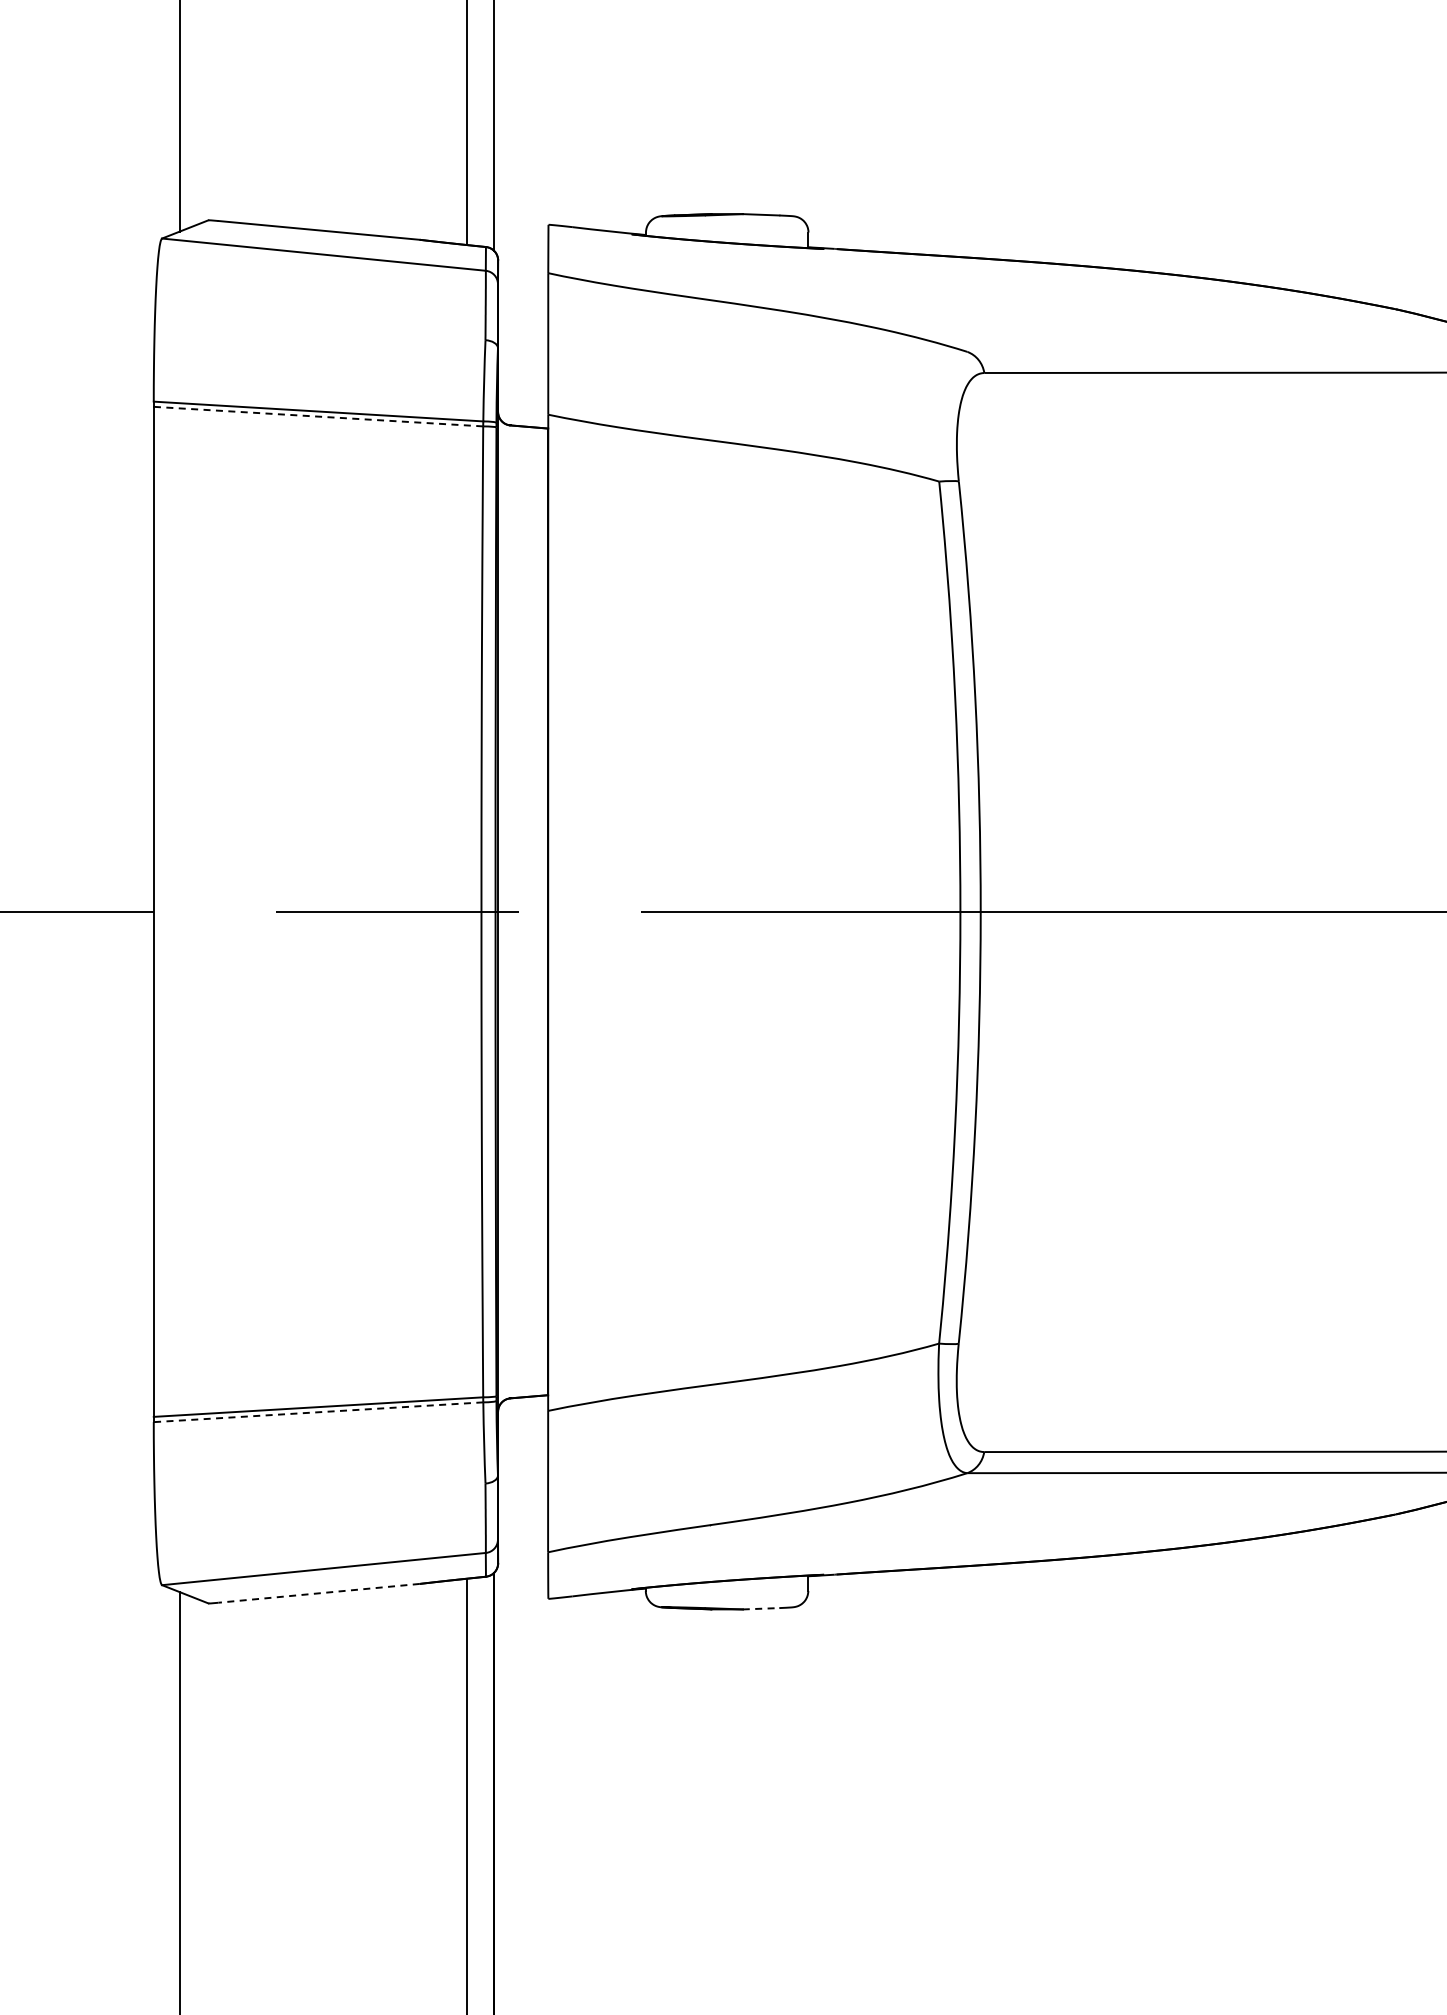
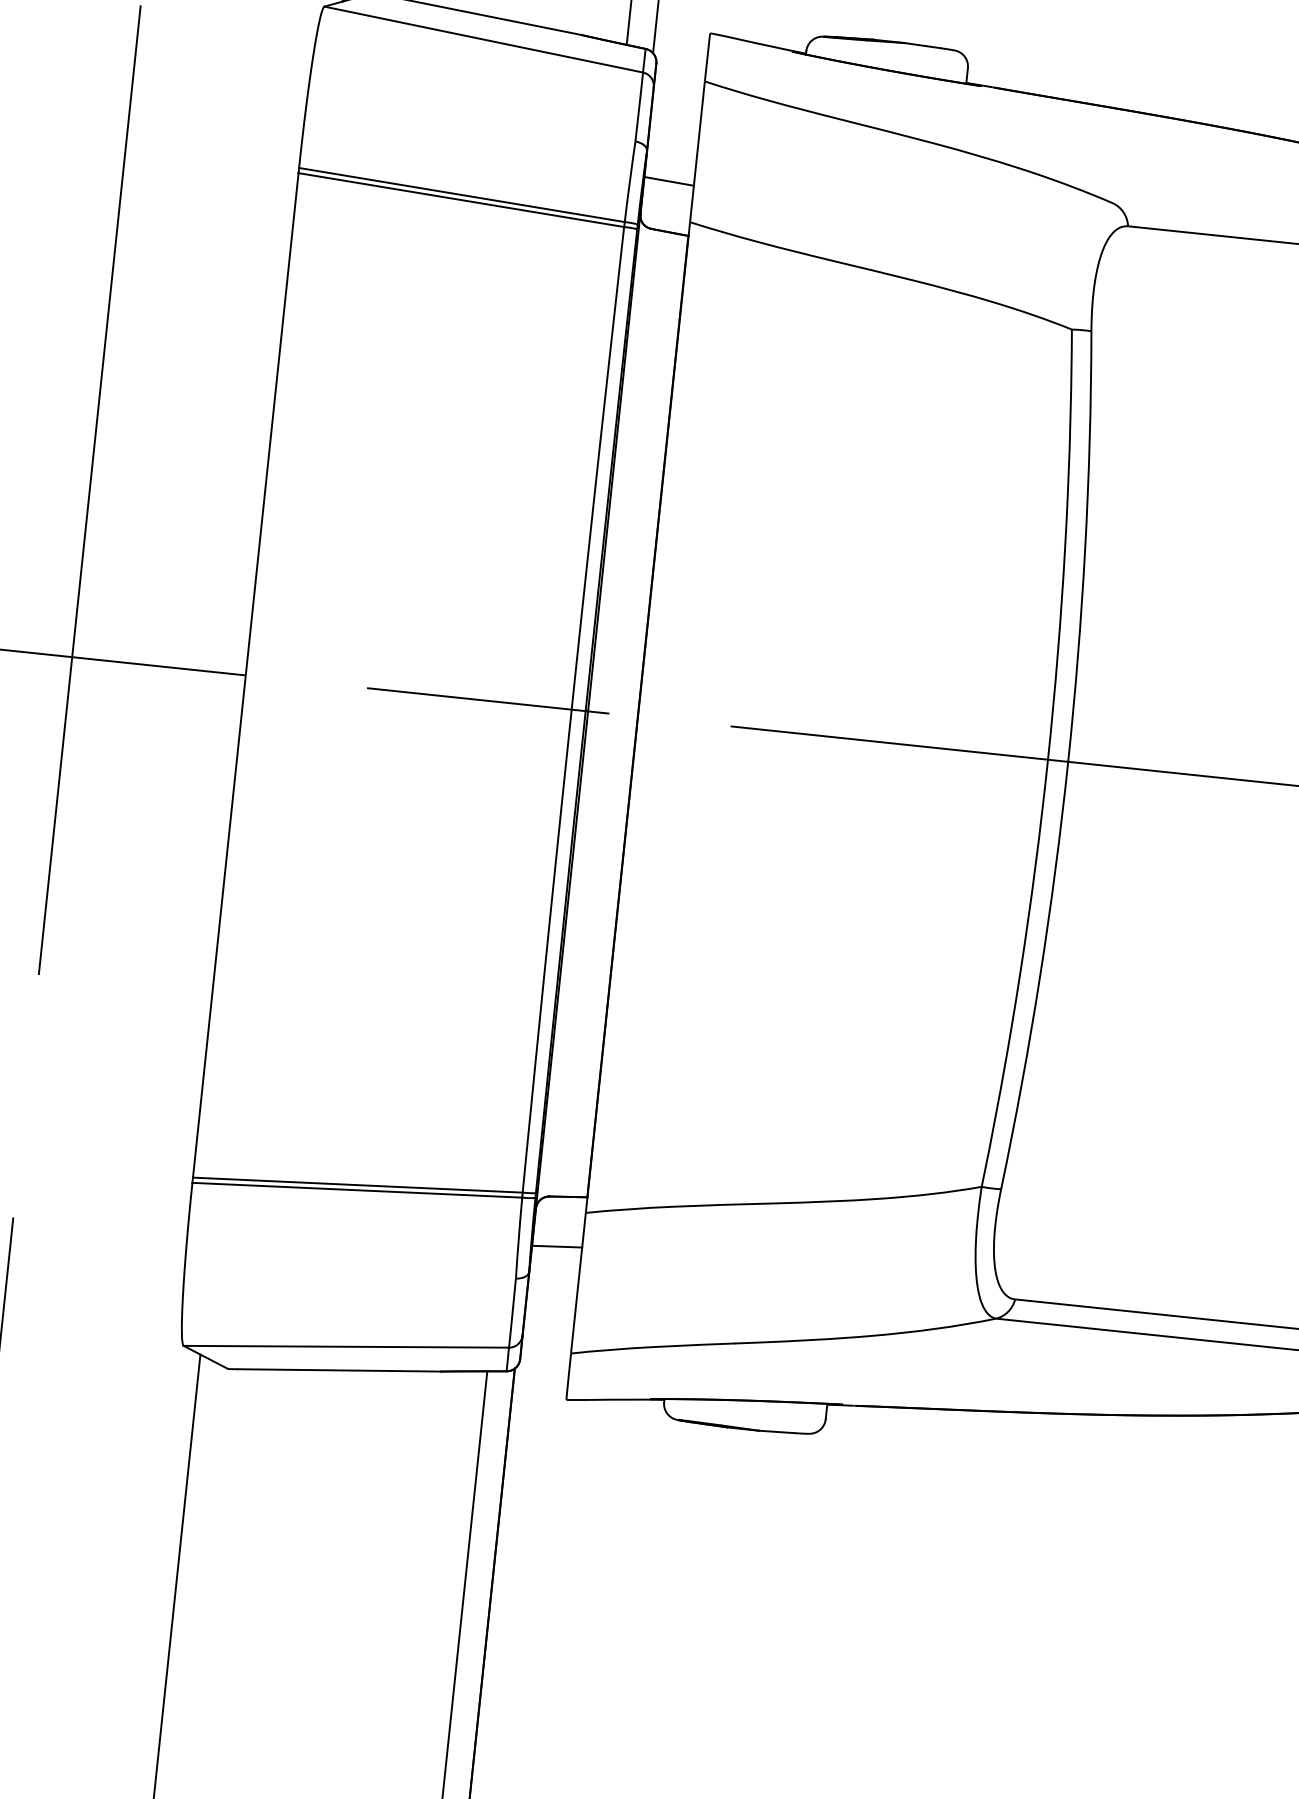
line: (523, 376) -> (669, 181), added
line: (318, 416) -> (461, 199), dashed -> solid
line: (318, 1412) -> (357, 1190), dashed -> solid
line: (523, 1447) -> (557, 1246), added
line: (318, 1593) -> (338, 1370), dashed -> solid
line: (761, 1608) -> (777, 1431), dashed -> solid

